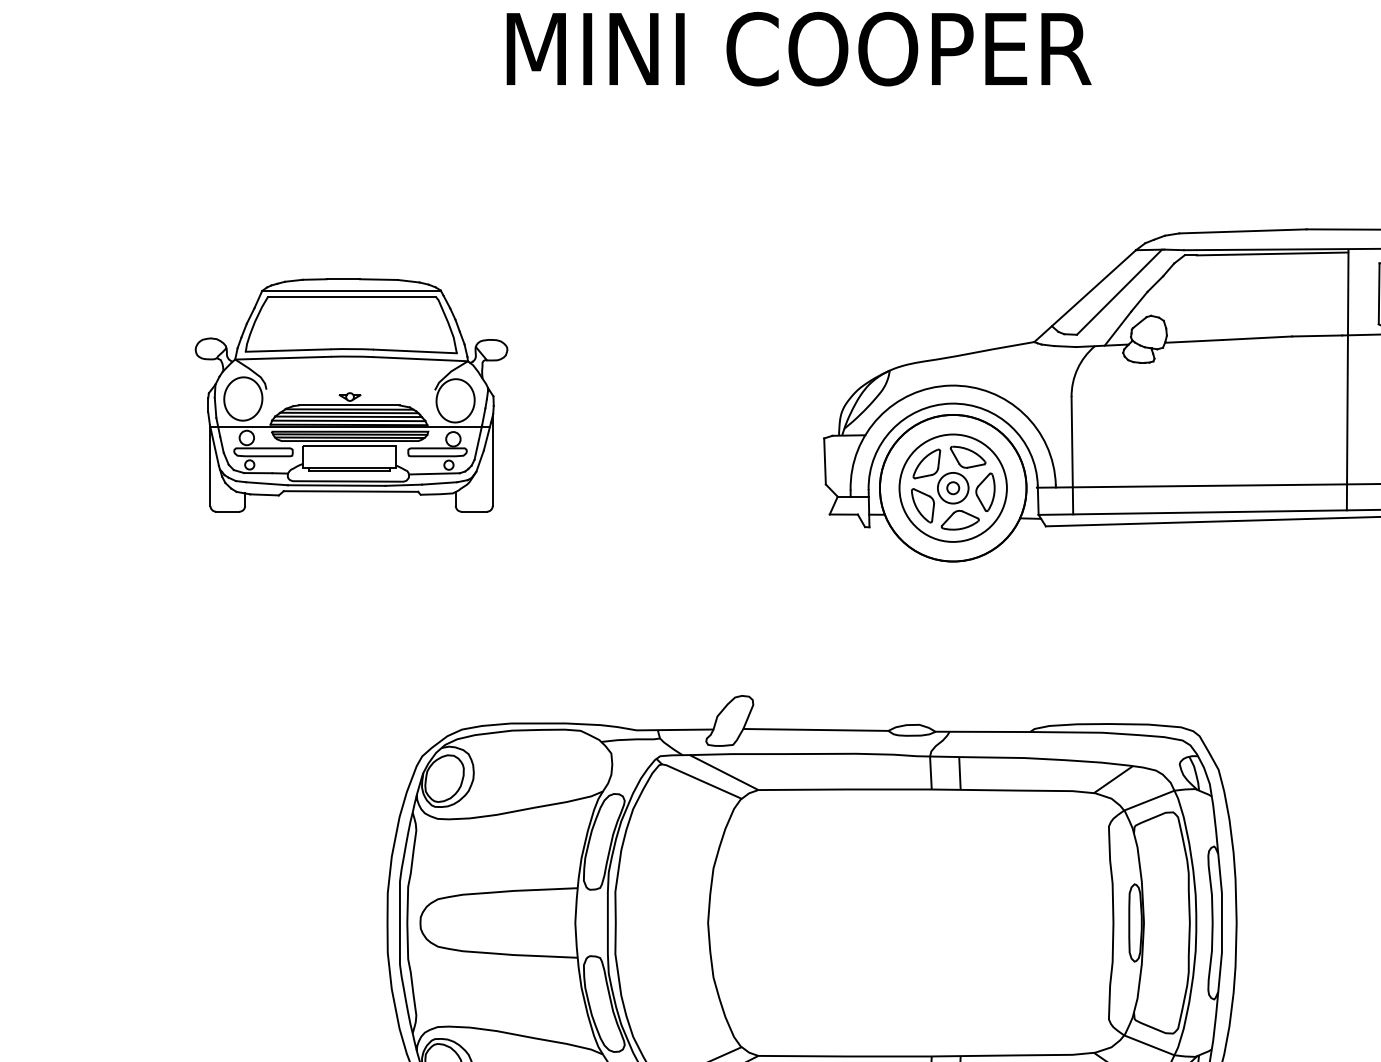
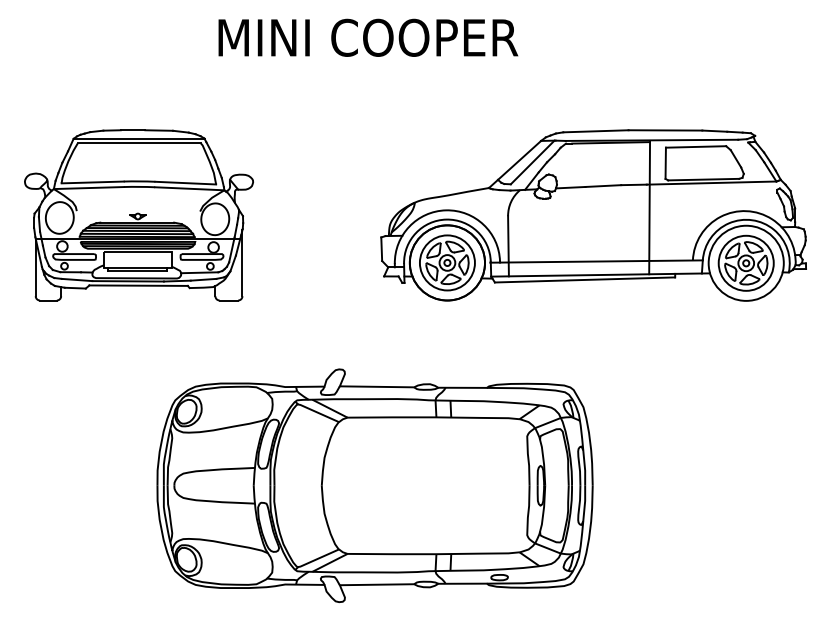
part: (350, 395) -> (138, 215), size x1.43

